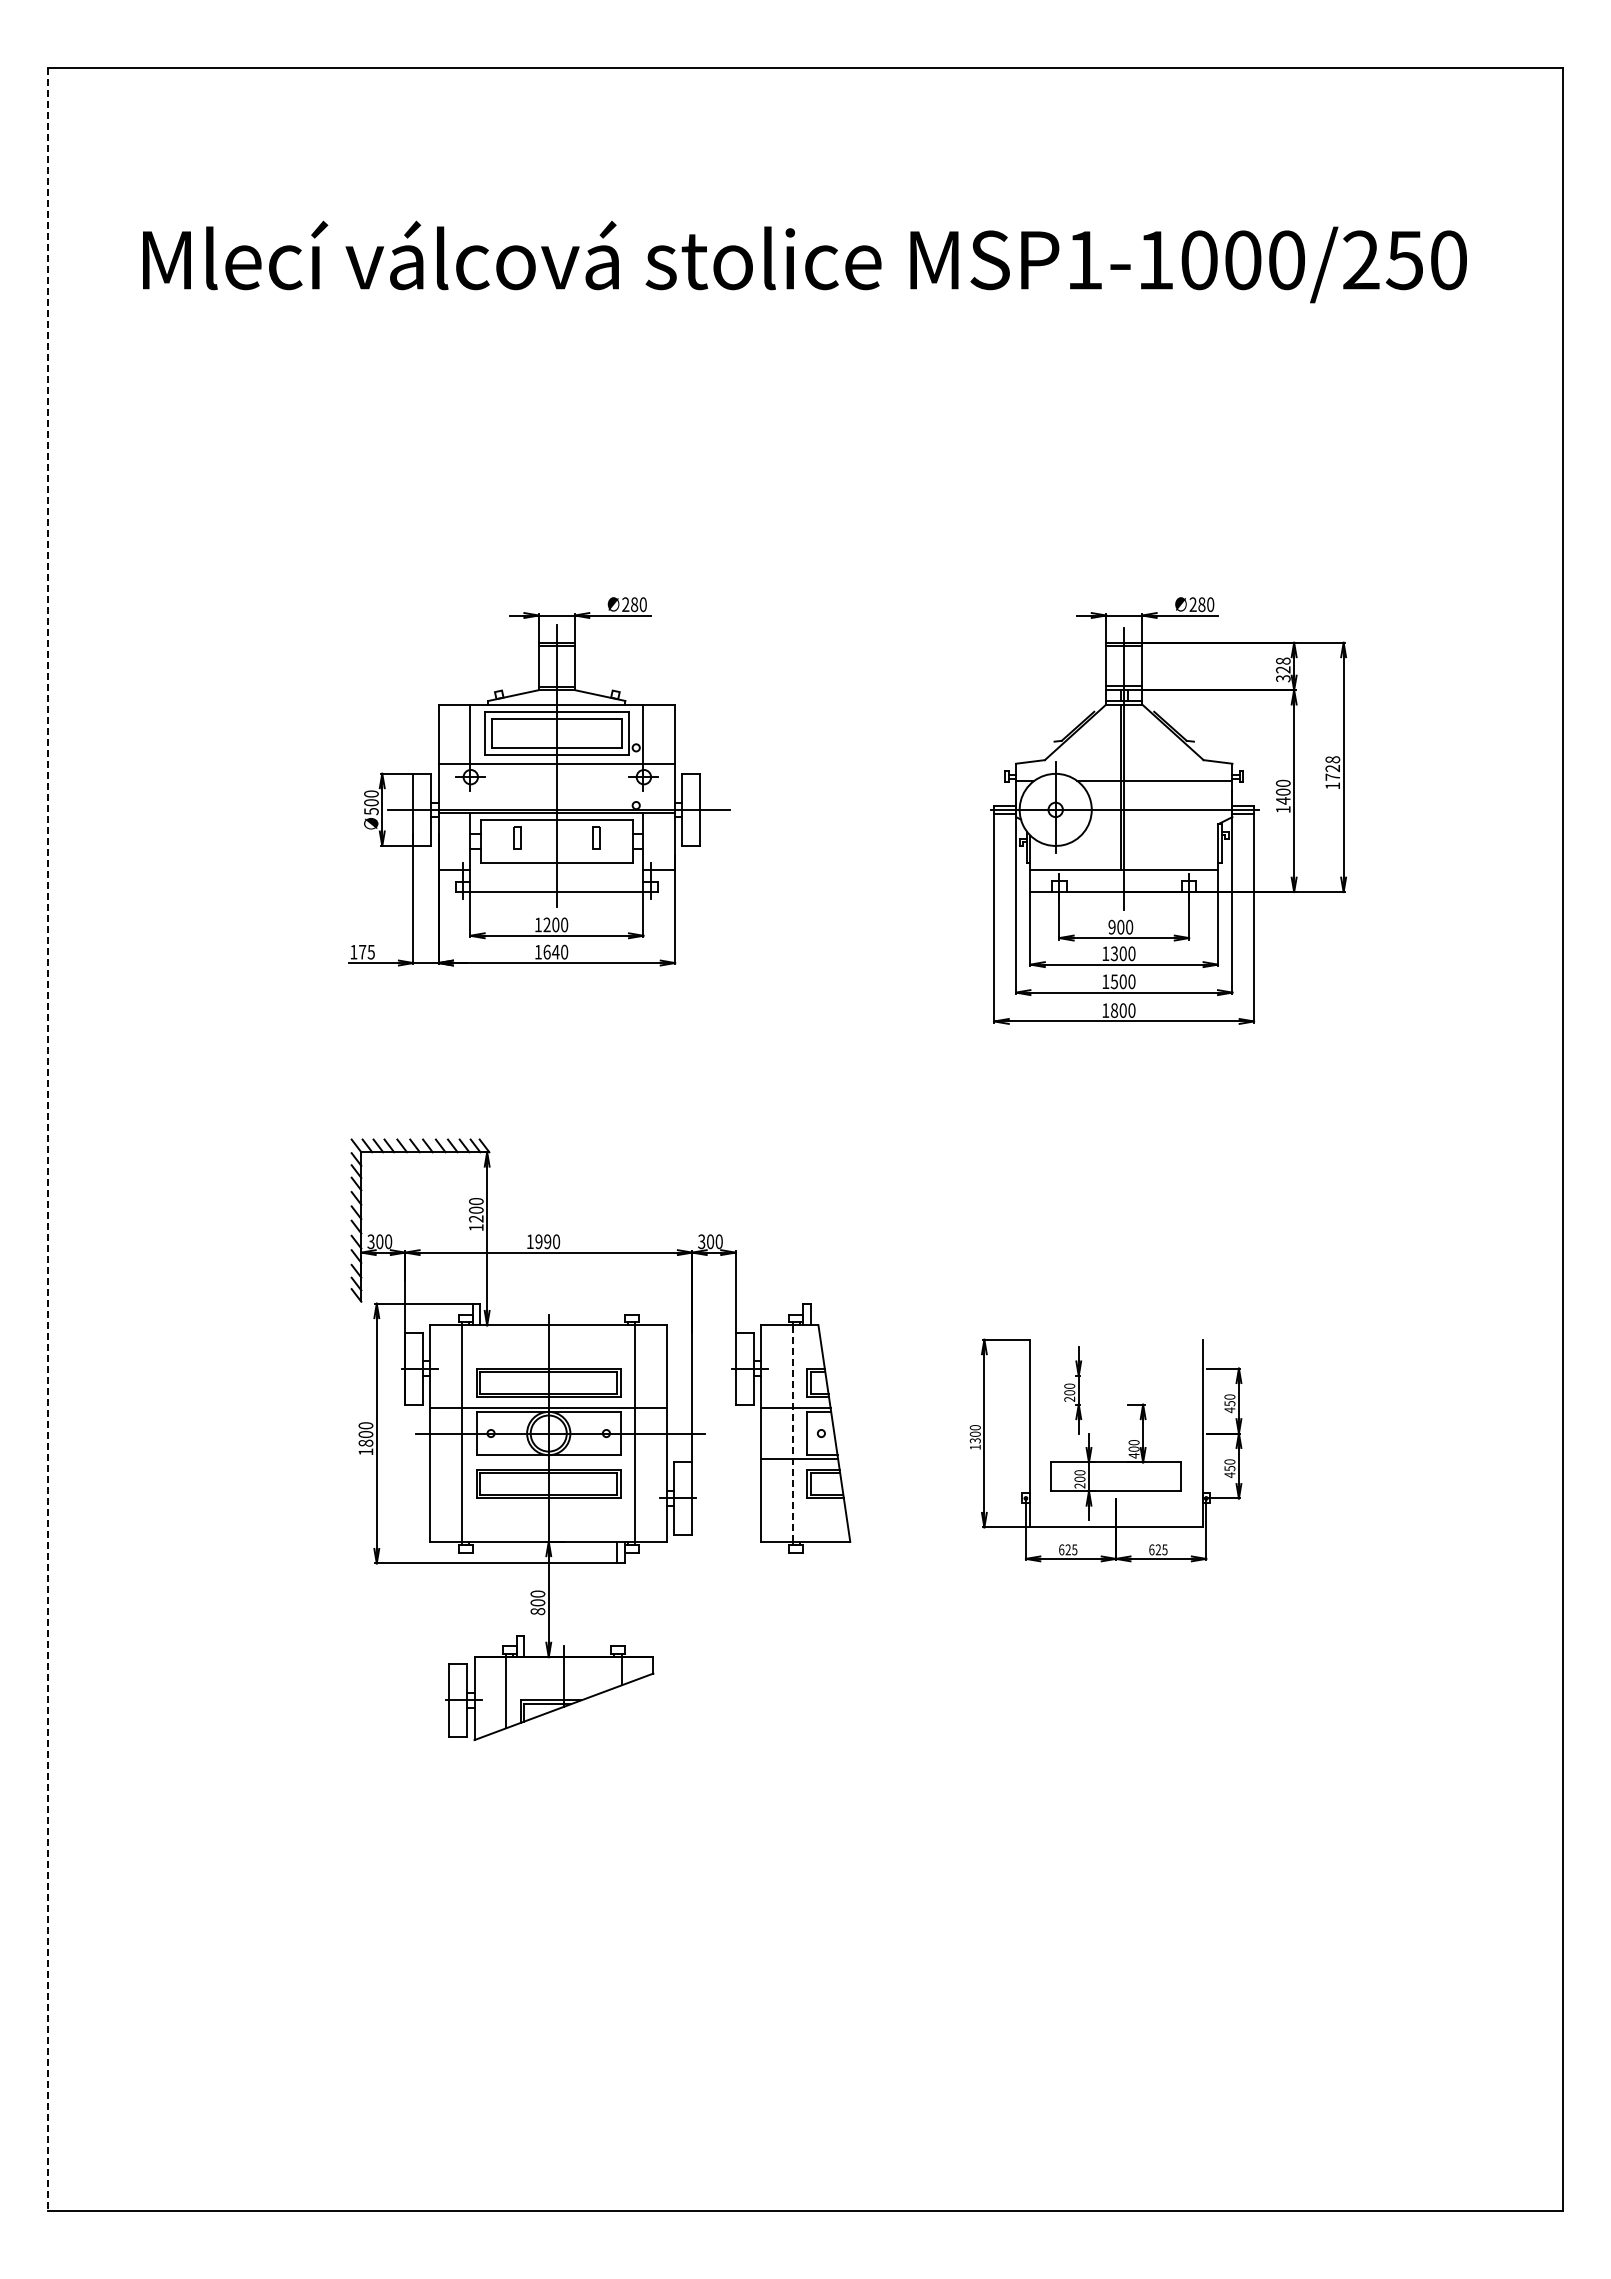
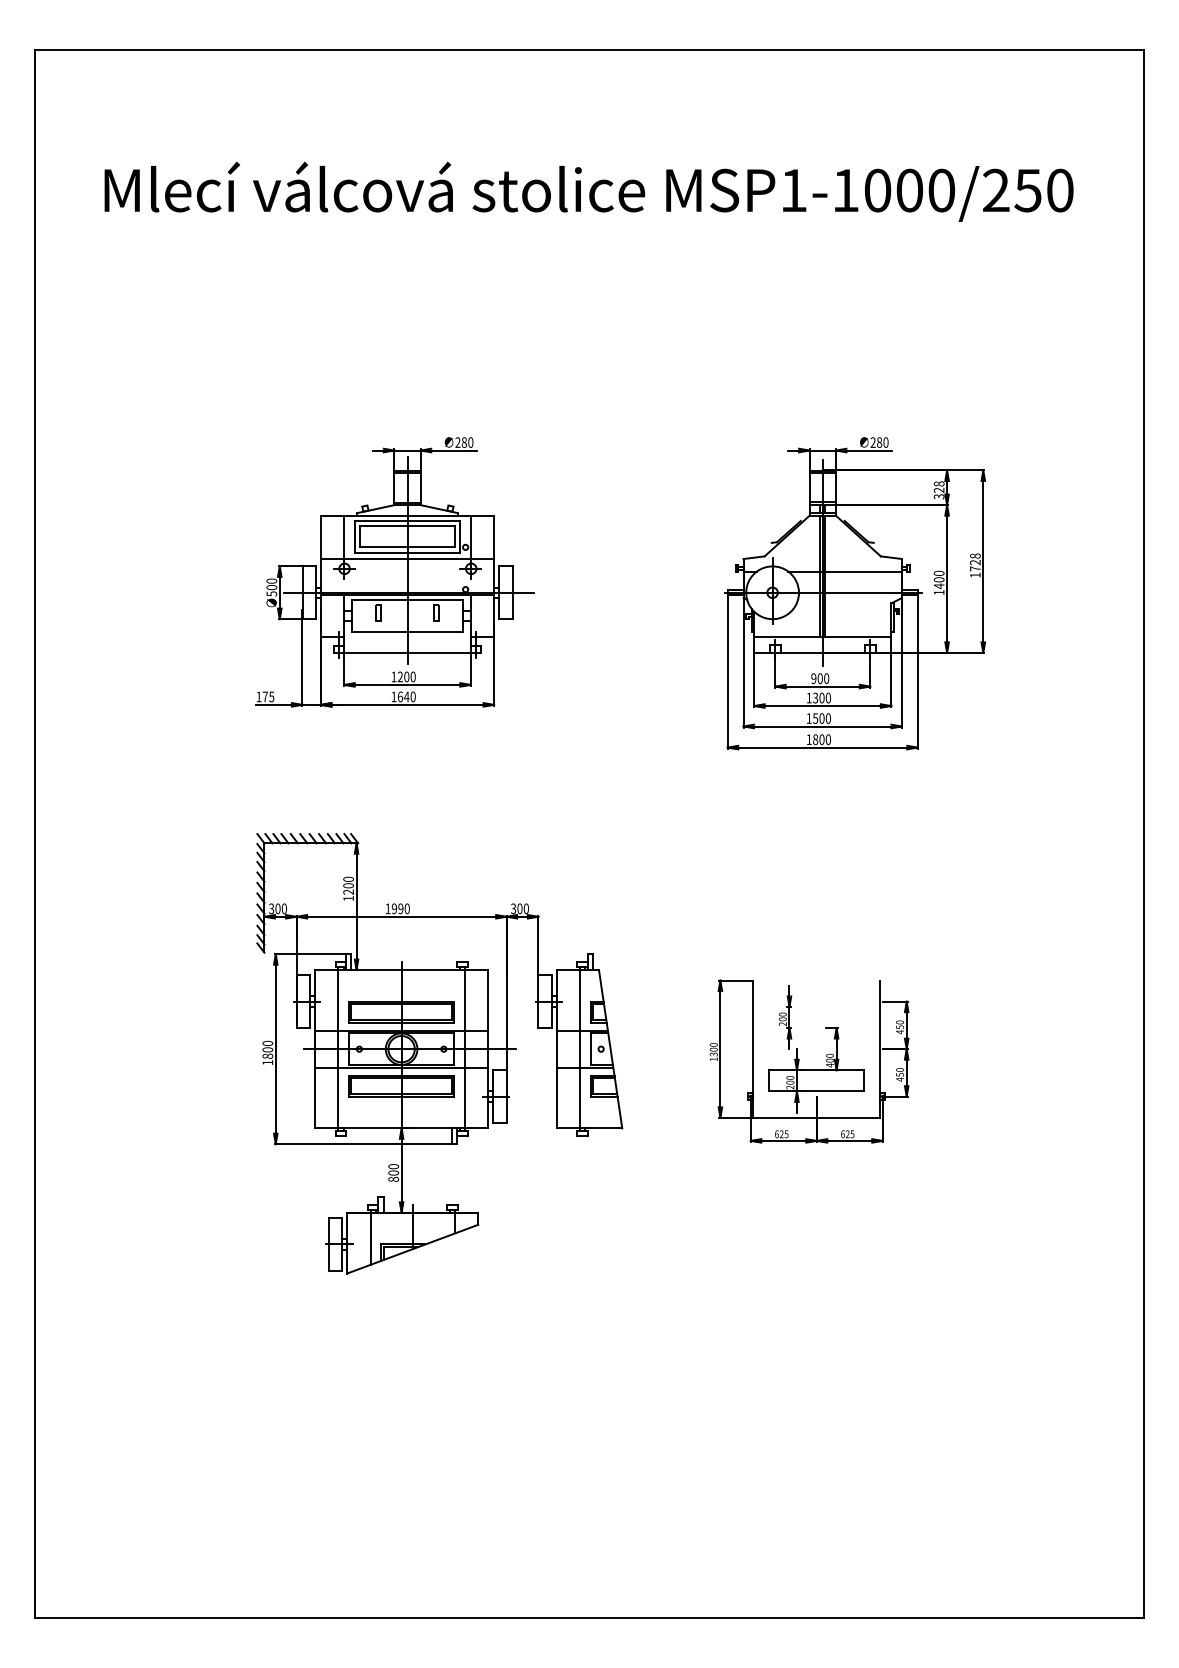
line: (1127, 787) -> (825, 576), added
line: (48, 1139) -> (35, 834), dashed -> solid
line: (792, 1433) -> (579, 1049), dashed -> solid
line: (548, 1458) -> (401, 1067), added

